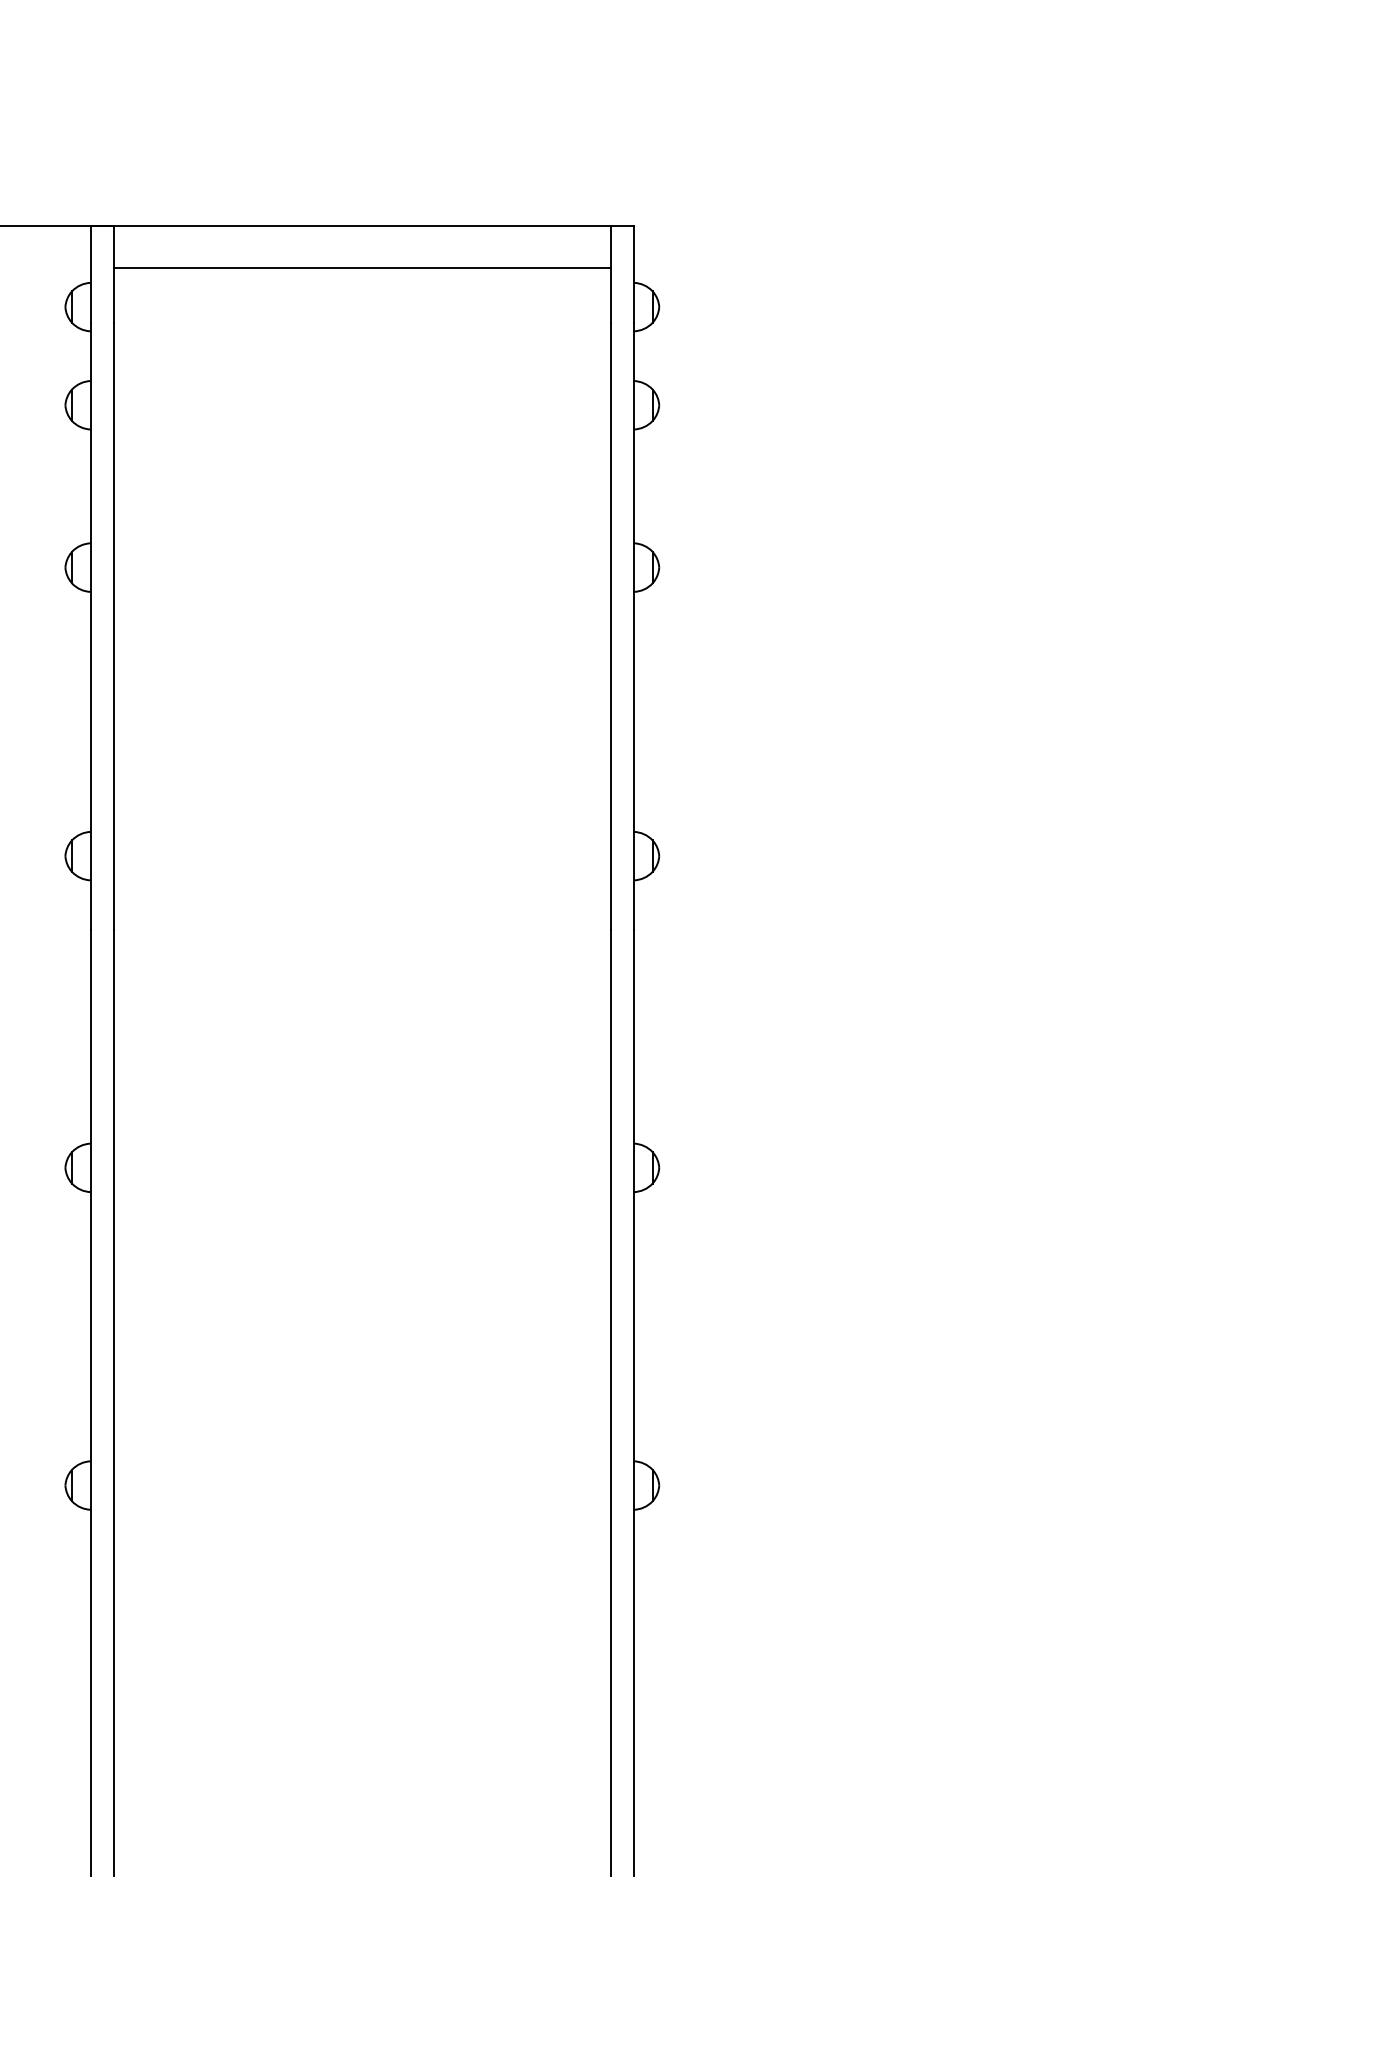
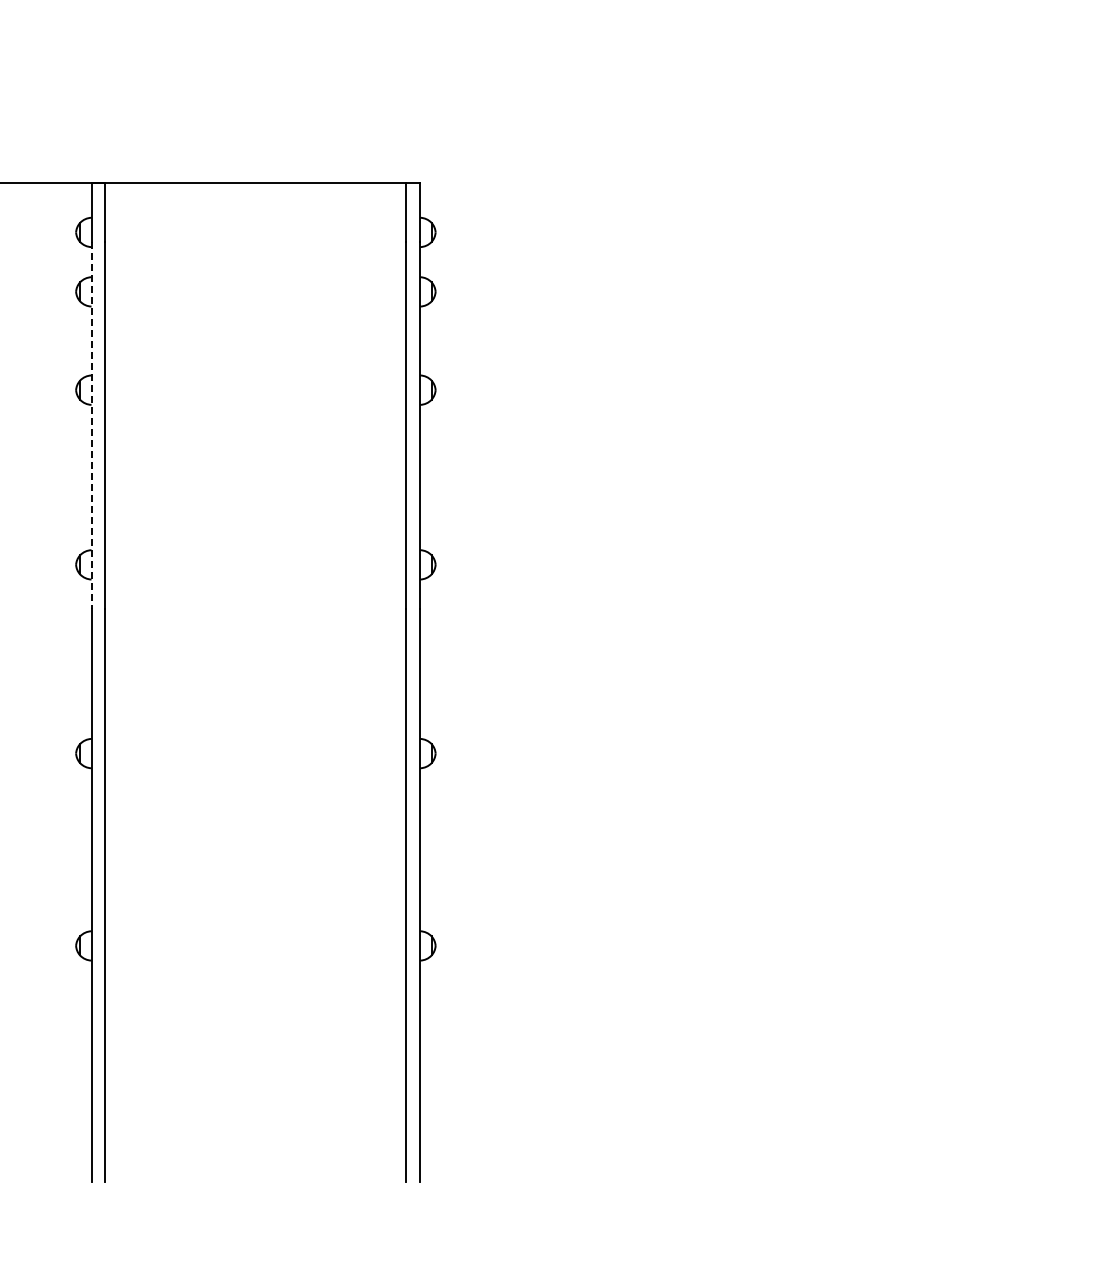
line: (361, 267) -> (255, 208), removed
line: (90, 625) -> (91, 425), solid -> dashed

